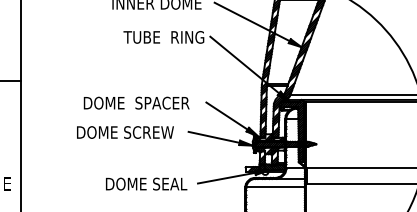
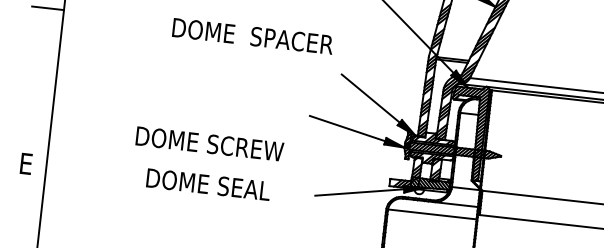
text: (136, 102) -> (252, 35), moved
text: (125, 132) -> (209, 144), moved
text: (146, 183) -> (208, 183), moved

